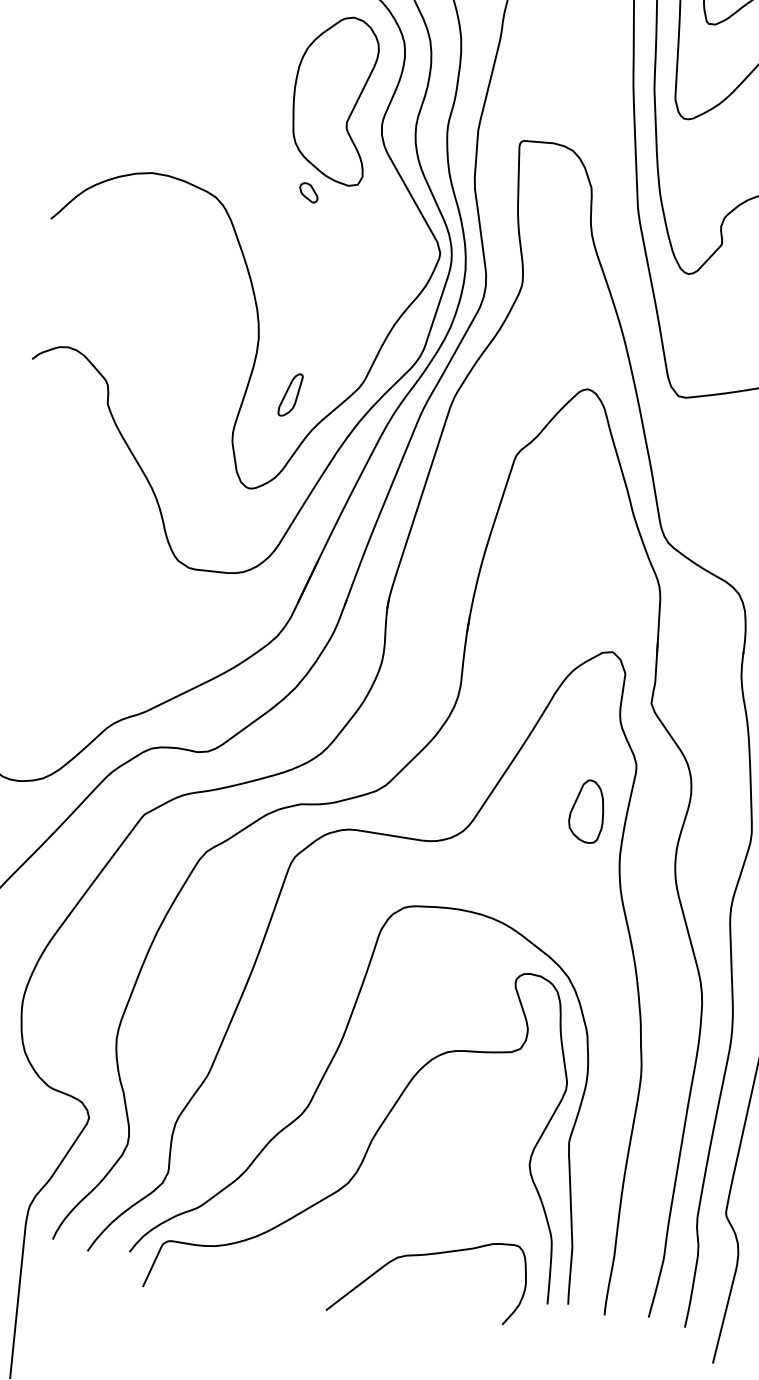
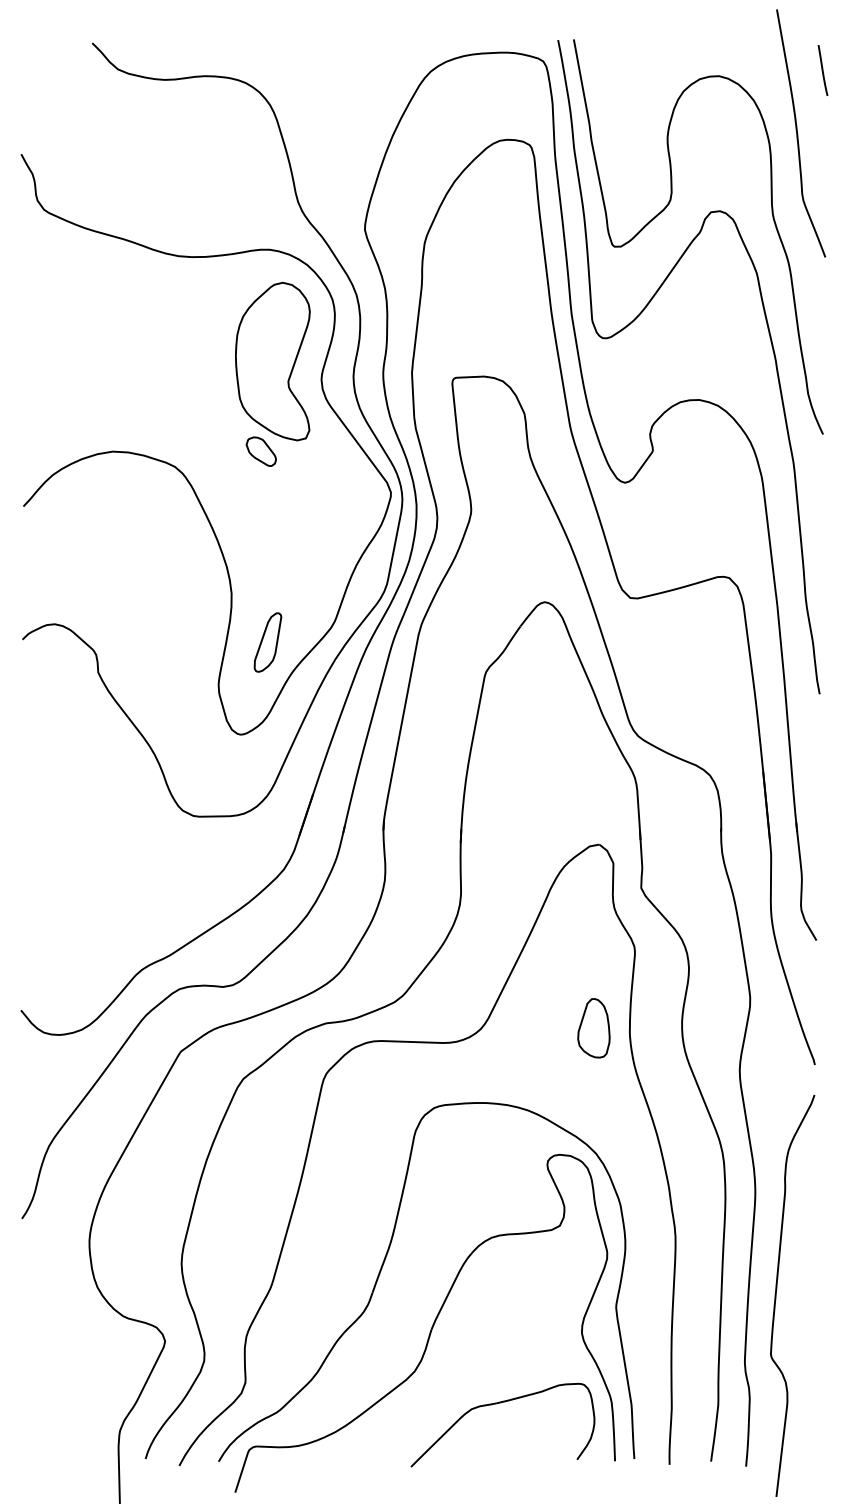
part: (308, 192) -> (260, 451), size x1.67
part: (290, 394) -> (267, 642), size x1.43
part: (586, 811) -> (593, 1028), moved
part: (424, 1255) -> (496, 1404), moved

